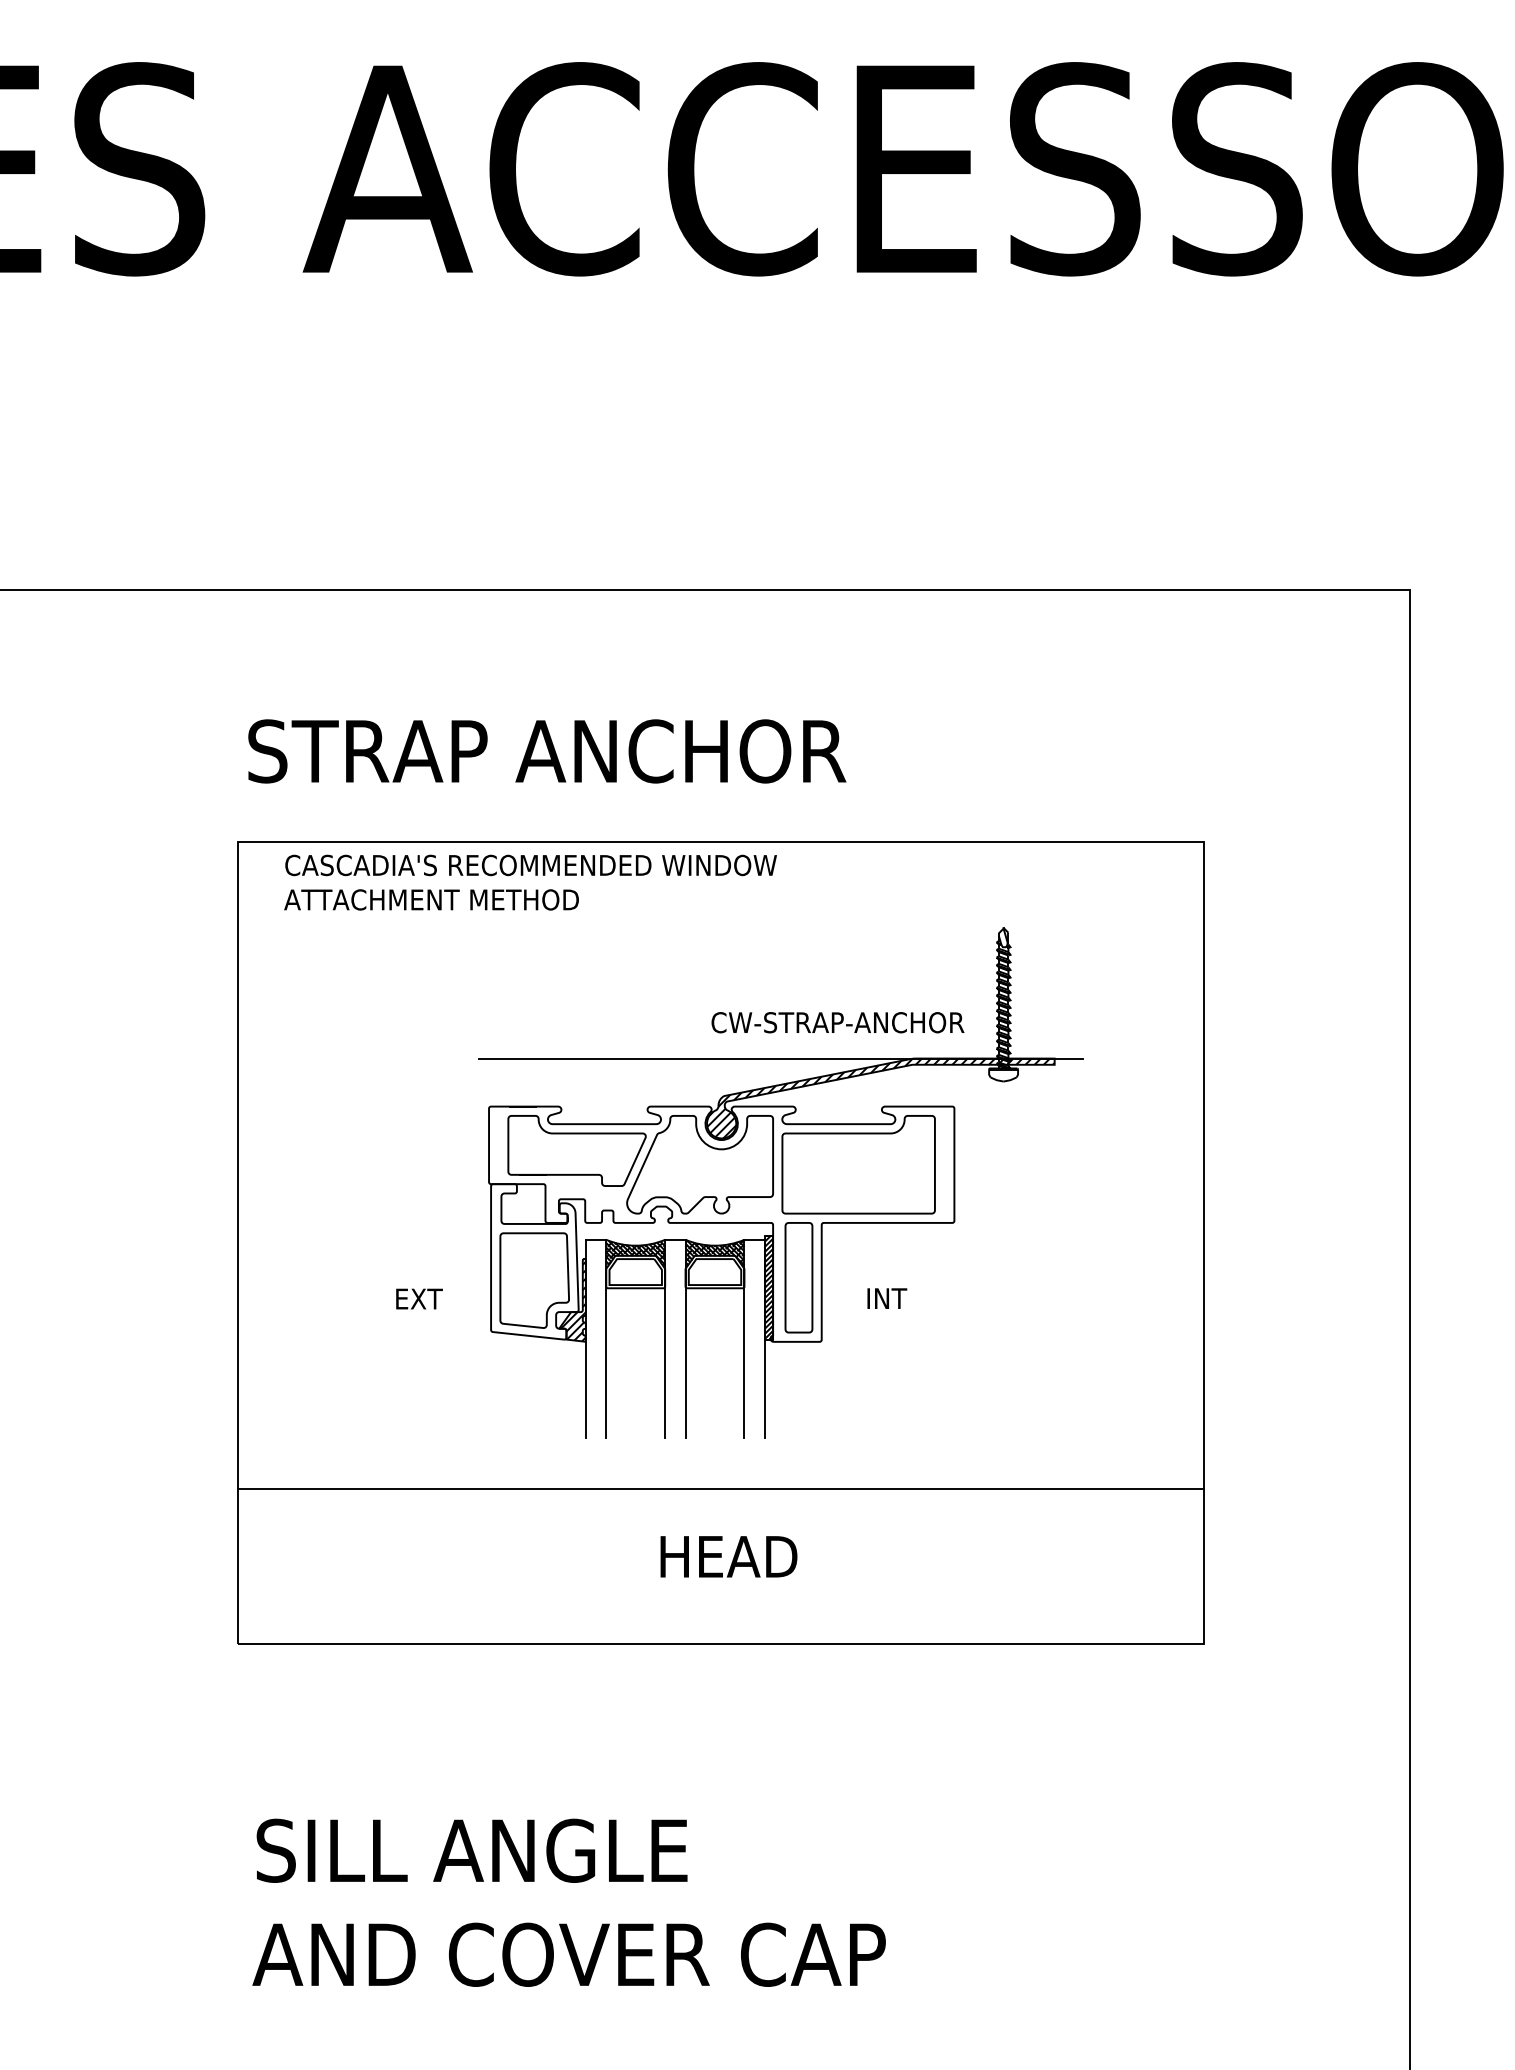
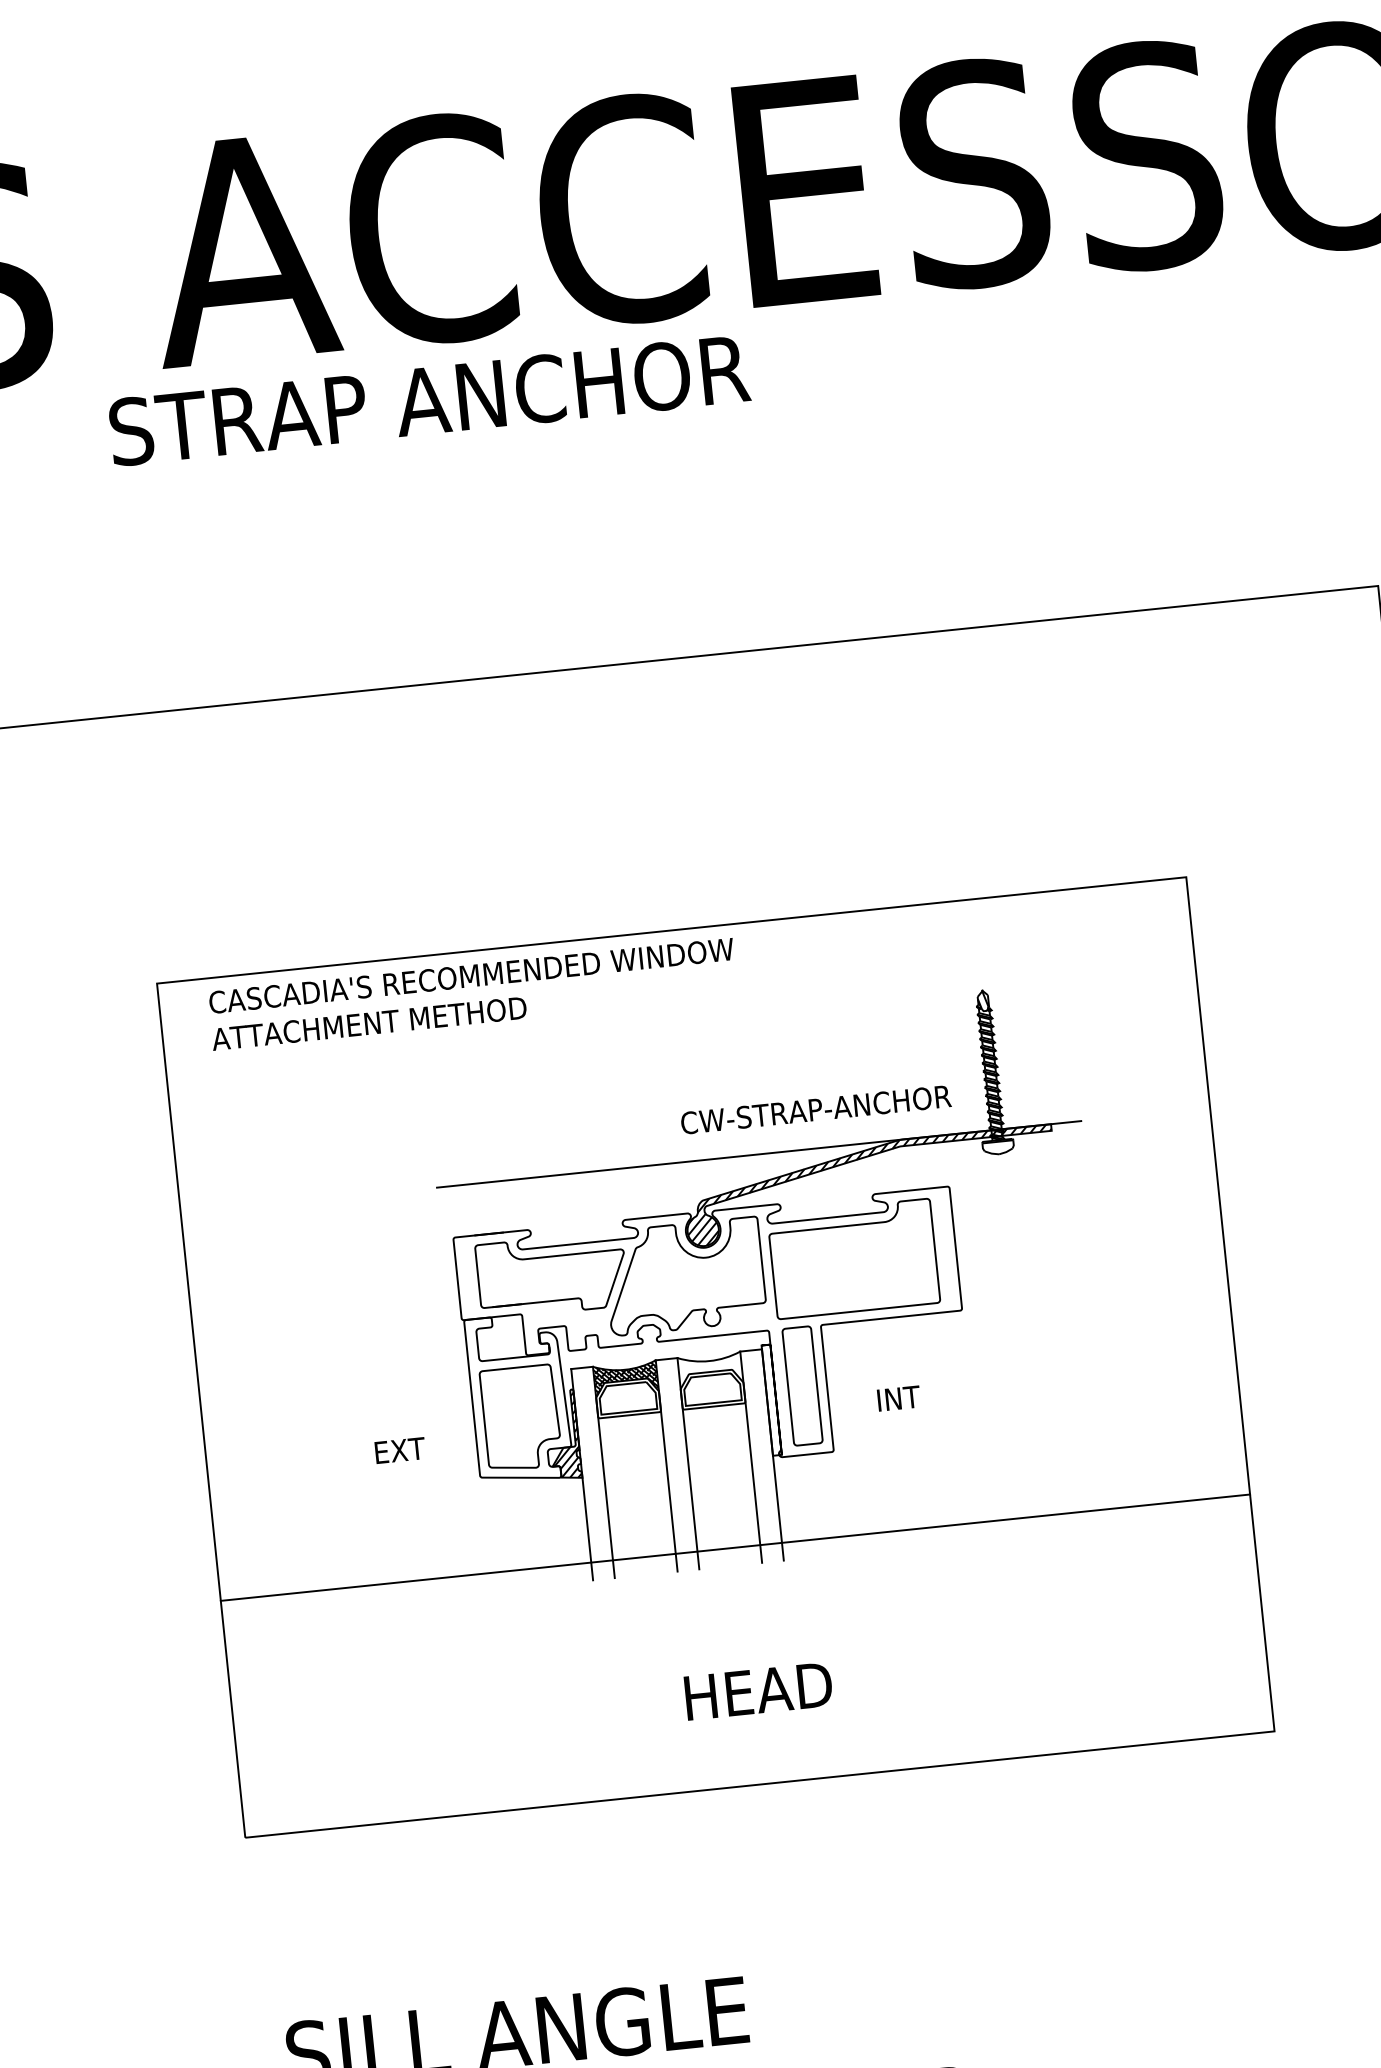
text: (547, 751) -> (429, 400), moved
hatch: (714, 1253) -> (709, 1369), removed
hatch: (768, 1287) -> (771, 1399), removed
line: (720, 1489) -> (734, 1547), moved

